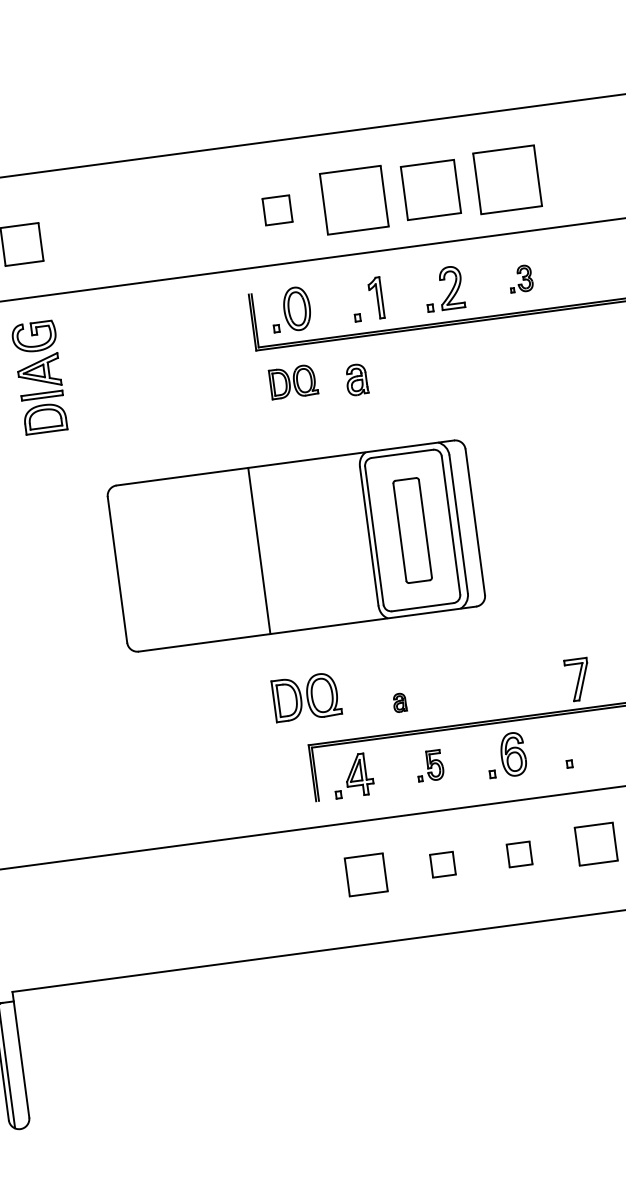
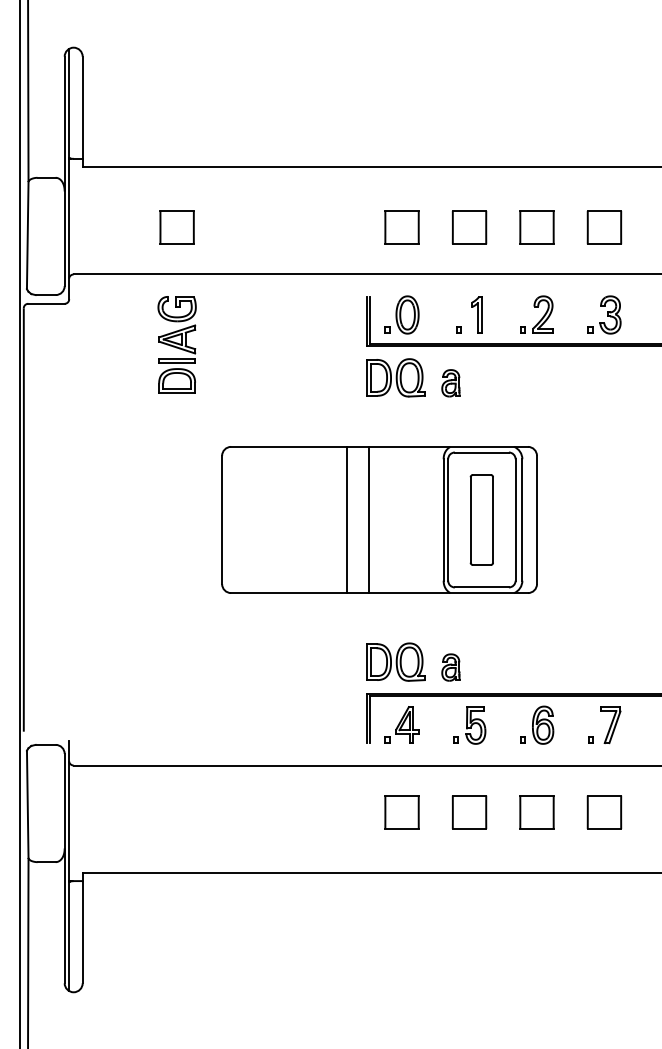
part: (507, 179) -> (604, 227), size x0.62
part: (430, 189) -> (536, 227), size x0.71
part: (354, 200) -> (469, 227), size x0.62
part: (276, 210) -> (401, 227), size x1.43
part: (520, 278) -> (604, 314), size x1.67
part: (292, 381) -> (395, 377), size x1.43
line: (284, 547) -> (369, 519), added
part: (577, 680) -> (610, 725), moved
part: (306, 696) -> (395, 661), moved
part: (399, 702) -> (450, 667), size x1.67
part: (429, 765) -> (469, 725), size x1.43
part: (519, 854) -> (536, 812), size x1.67
part: (442, 864) -> (469, 812), size x1.67

